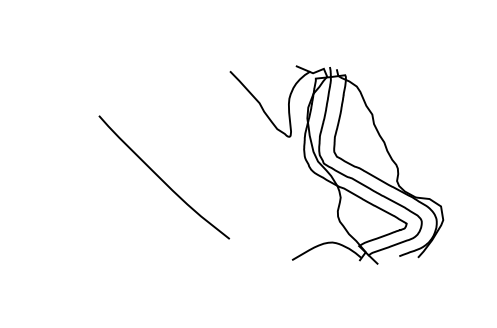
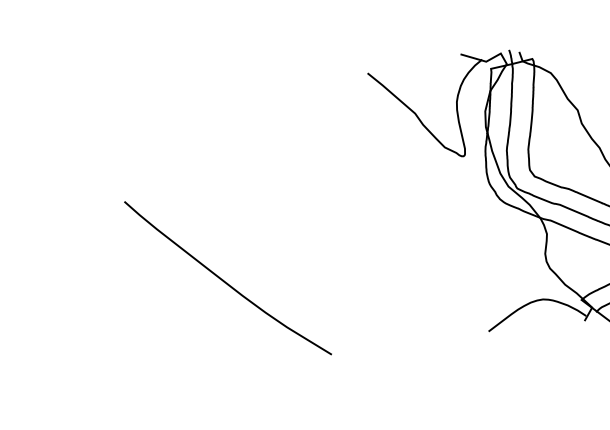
curve: (162, 179) -> (225, 281), moved

